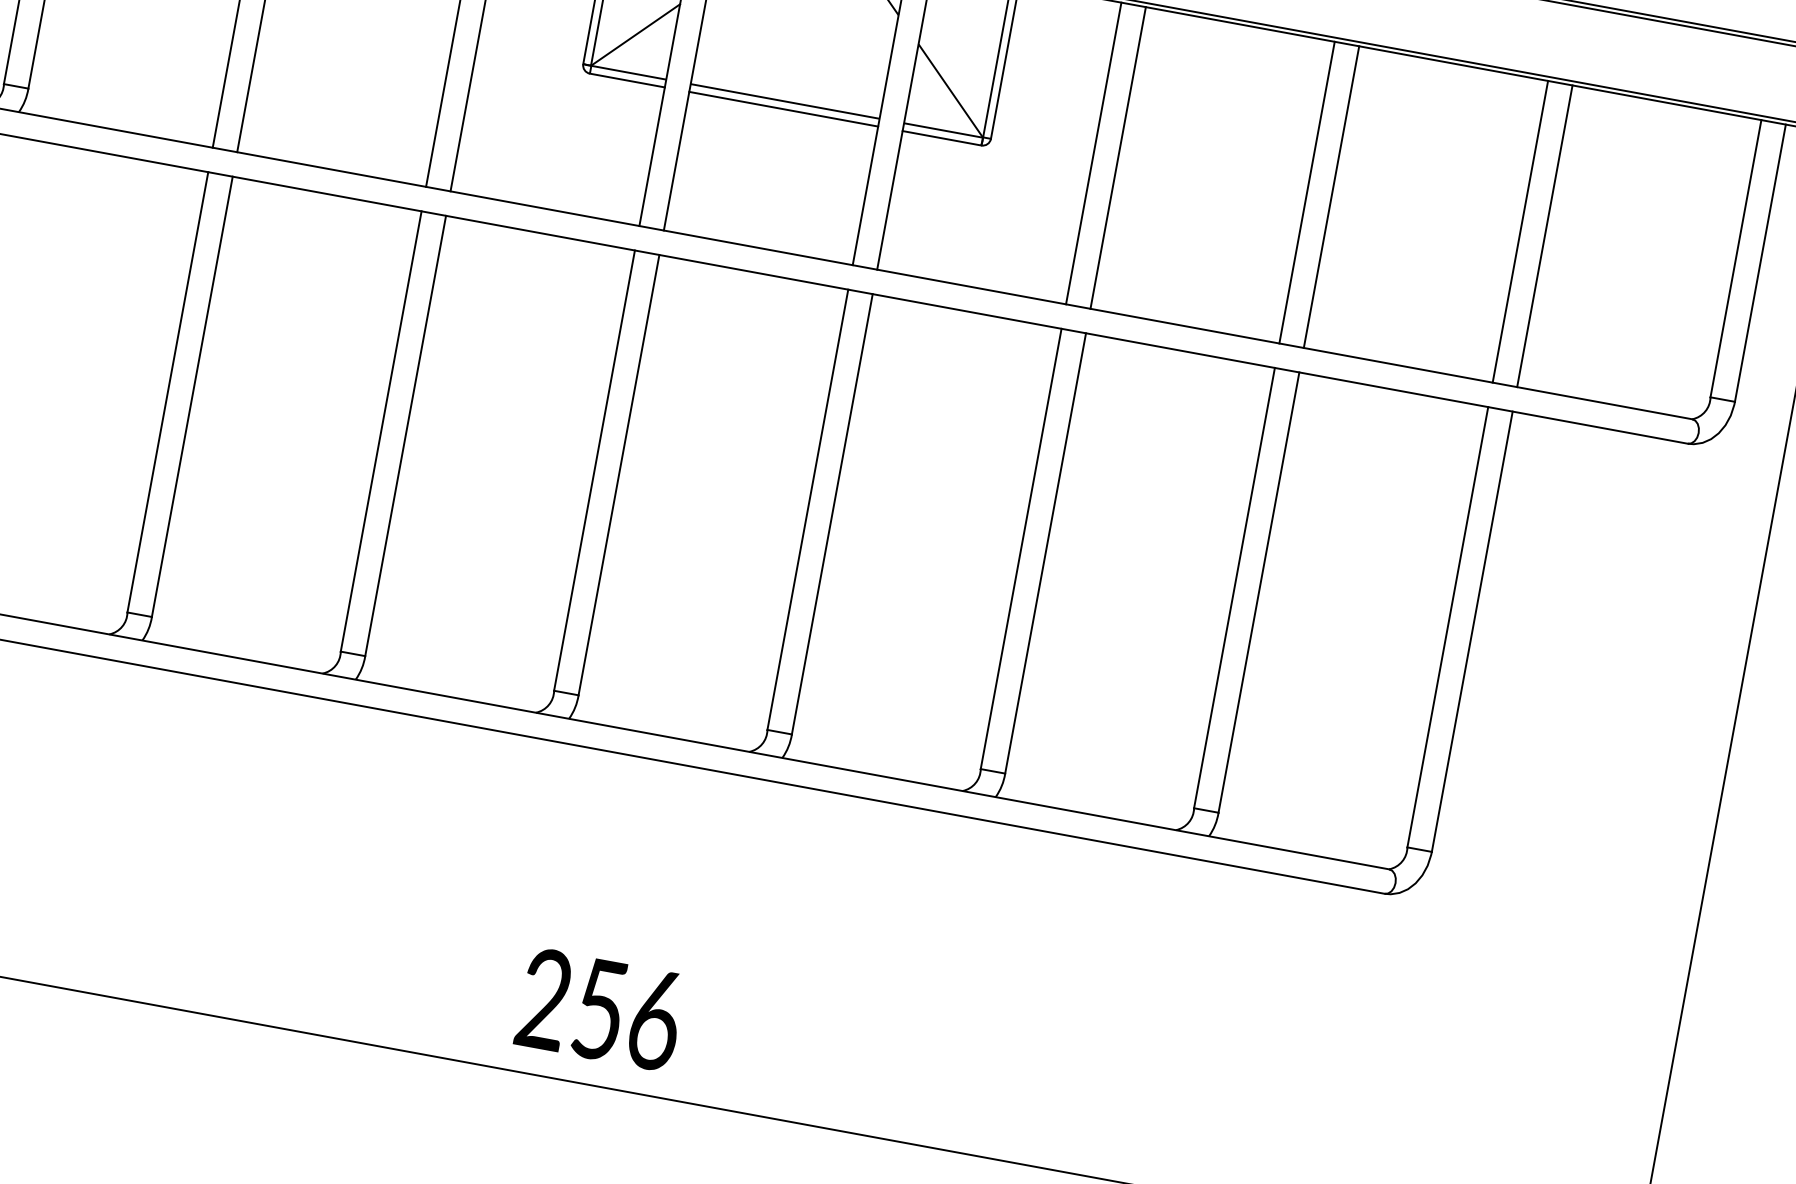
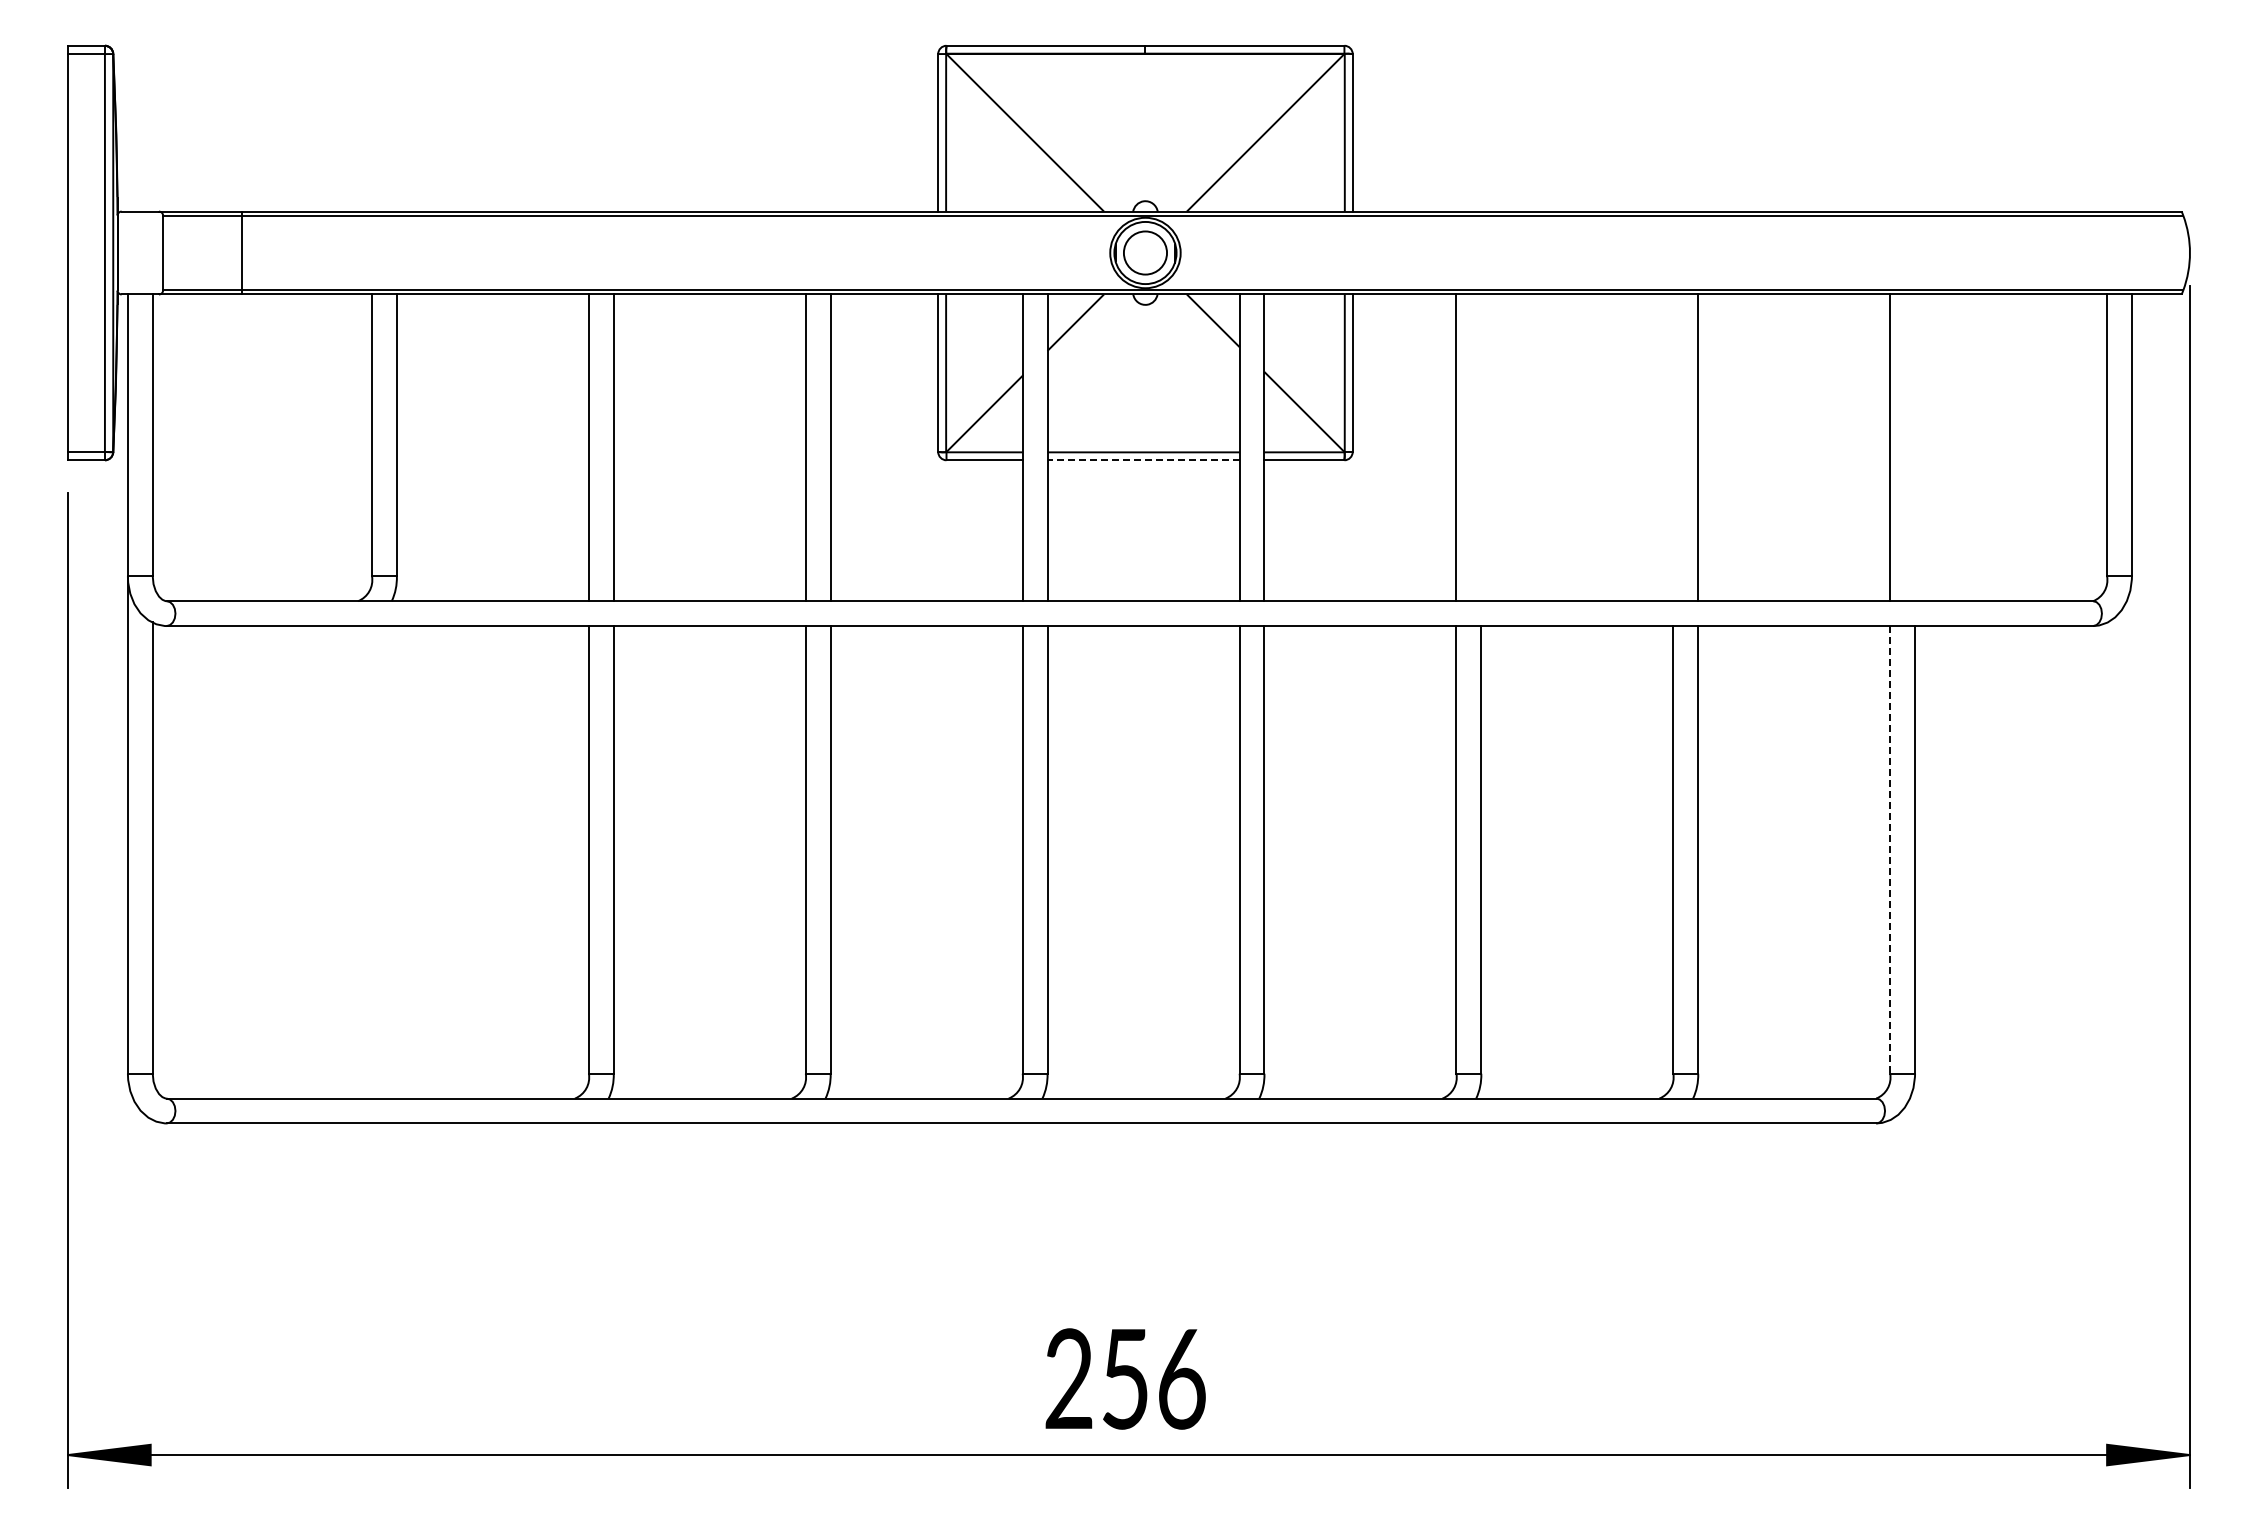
line: (783, 109) -> (1143, 460), solid -> dashed
line: (1118, 157) -> (1481, 447), removed
line: (1307, 192) -> (1673, 447), removed
line: (1545, 236) -> (1915, 447), removed
line: (1448, 626) -> (1890, 849), solid -> dashed

